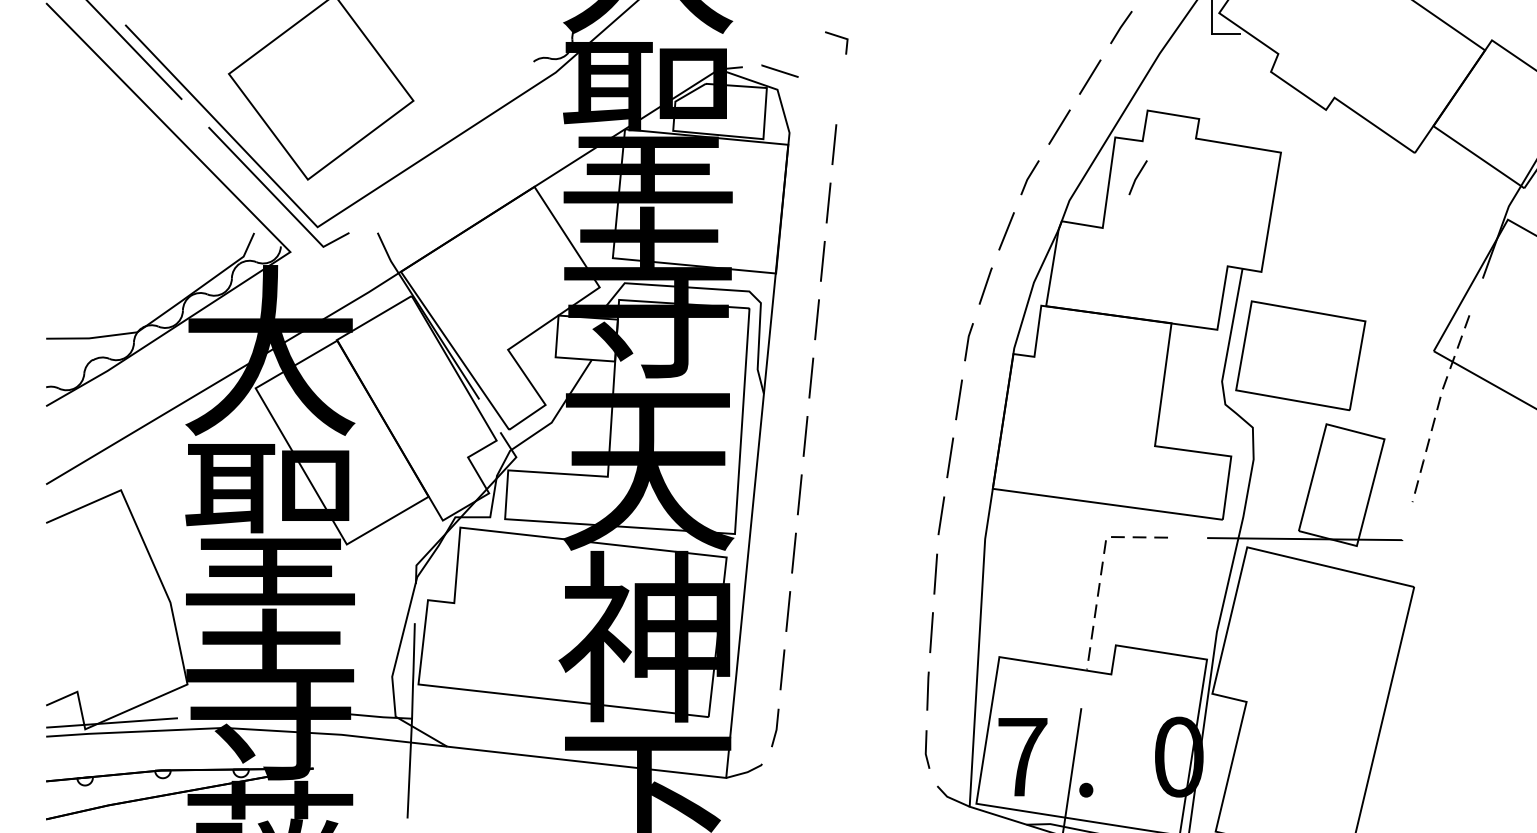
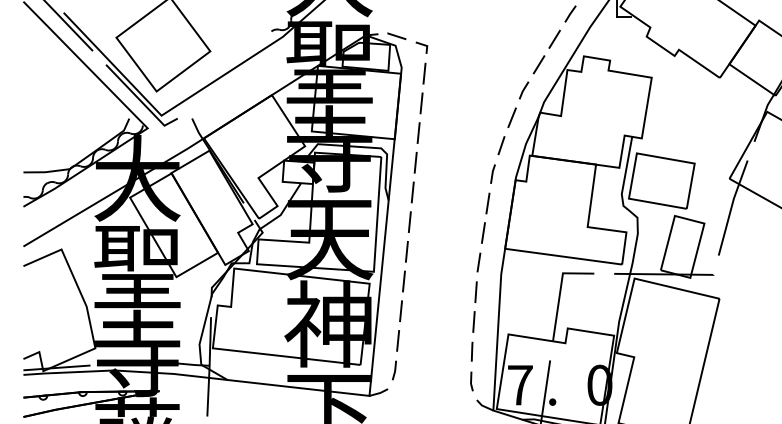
line: (836, 38) -> (421, 45), moved
line: (1136, 177) -> (578, 90), removed
line: (1437, 409) -> (731, 208), dashed -> solid
line: (1101, 570) -> (560, 290), dashed -> solid

